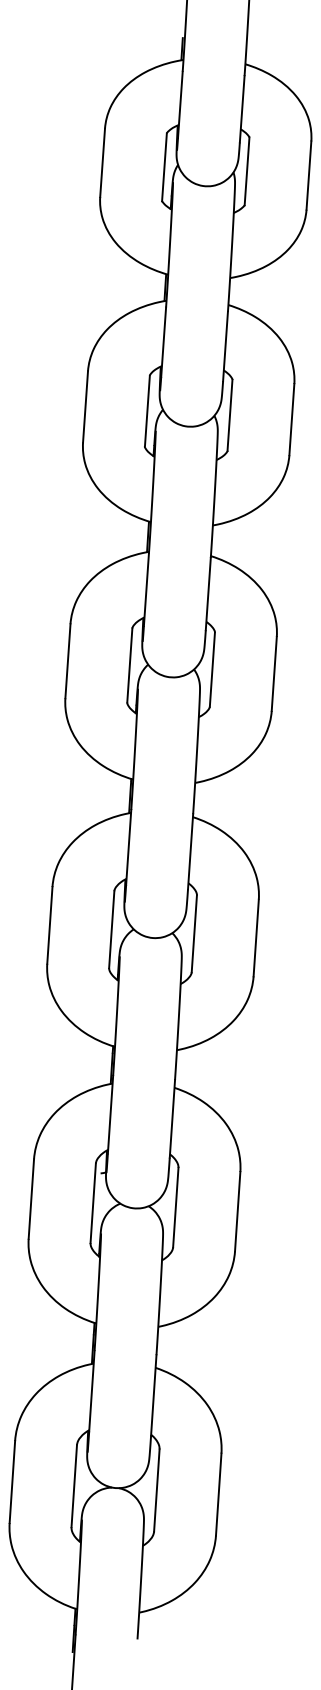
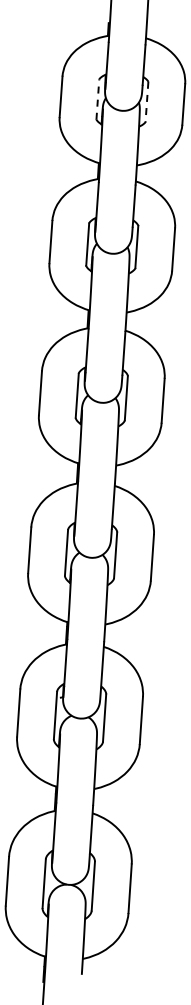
line: (163, 167) -> (97, 99), solid -> dashed
line: (246, 172) -> (146, 102), solid -> dashed

